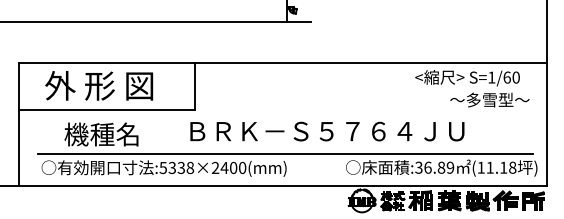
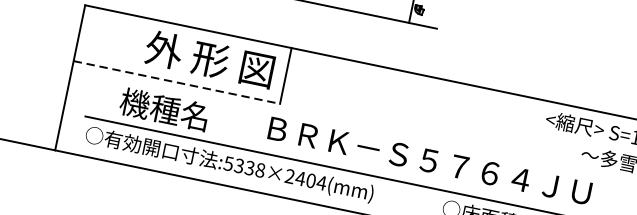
text: (99, 85) -> (210, 59), moved
line: (107, 110) -> (177, 82), solid -> dashed
text: (242, 167) -> (321, 182), :5338×2400(mm) -> :5338×2404(mm)

